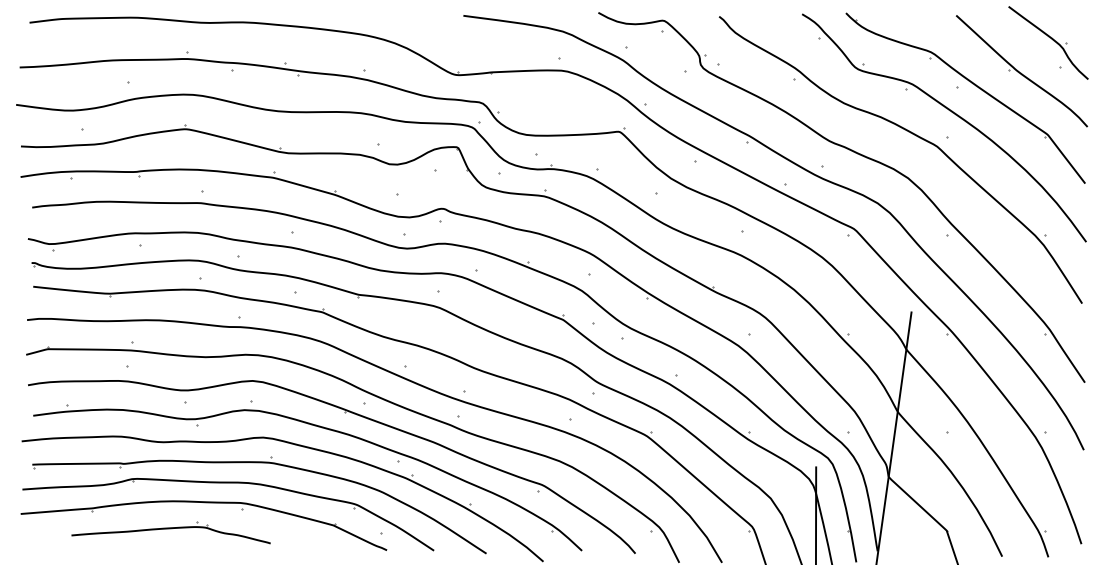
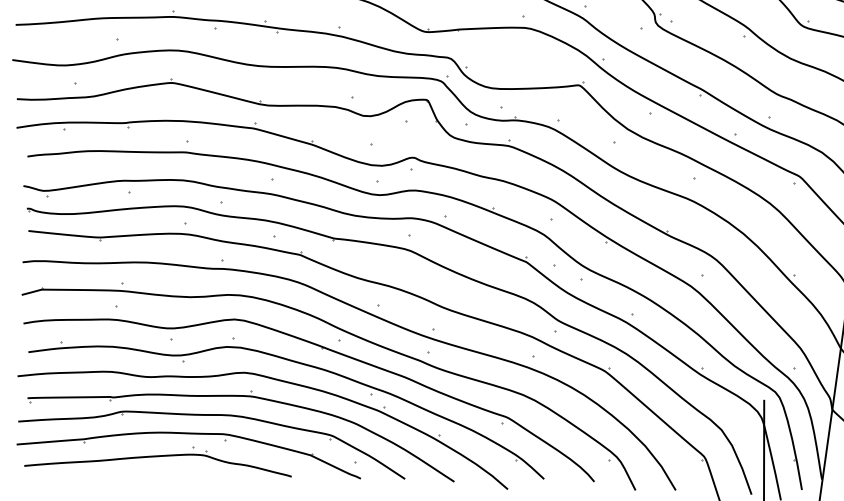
part: (170, 532) -> (157, 461), size x1.43

